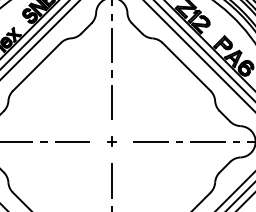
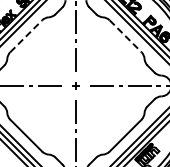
line: (37, 67) -> (26, 36), solid -> dashed
line: (186, 67) -> (125, 36), solid -> dashed

